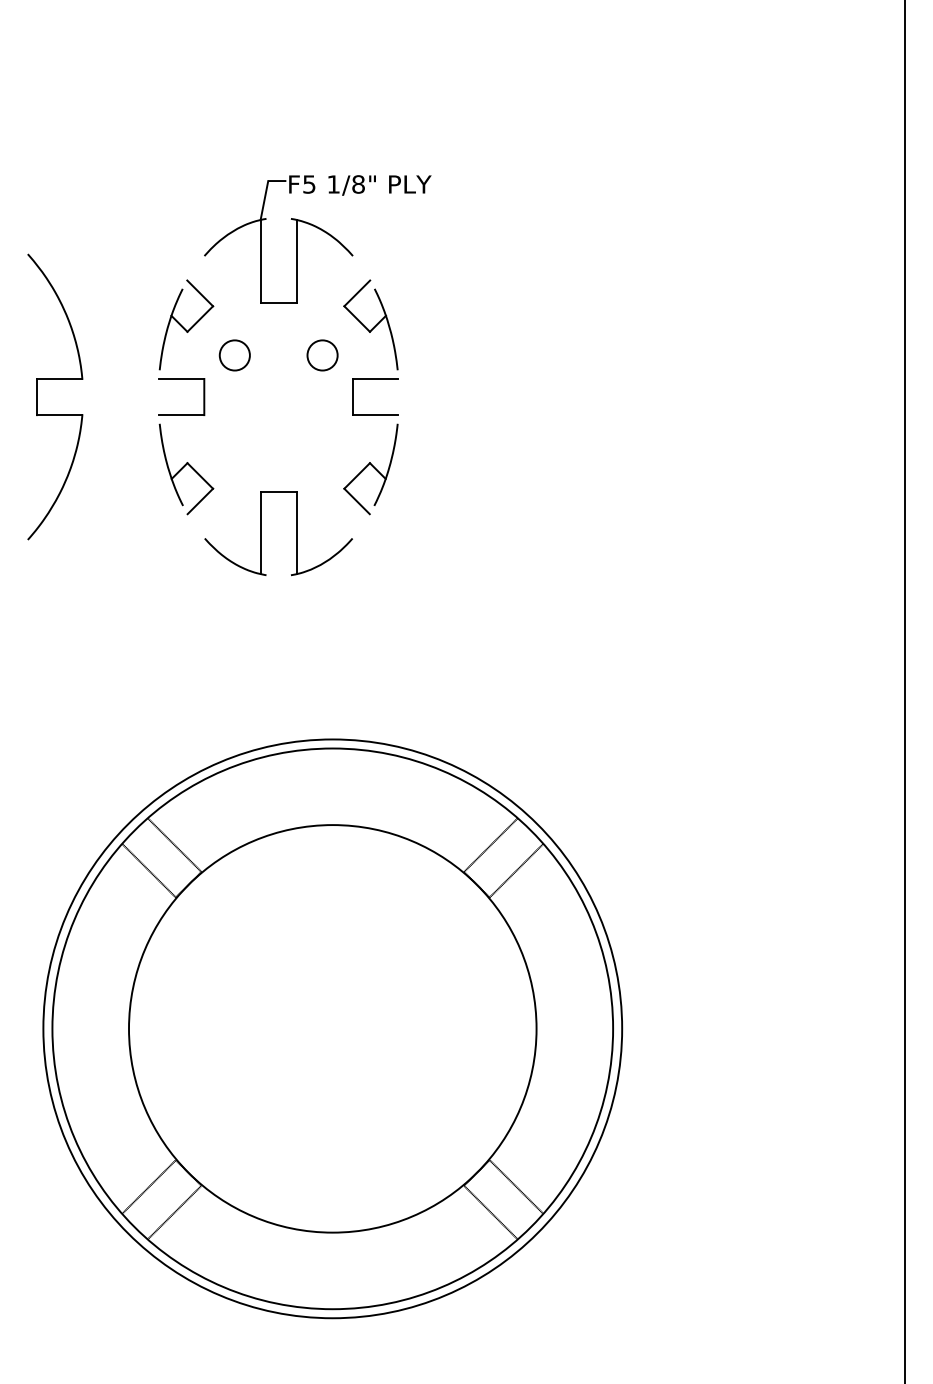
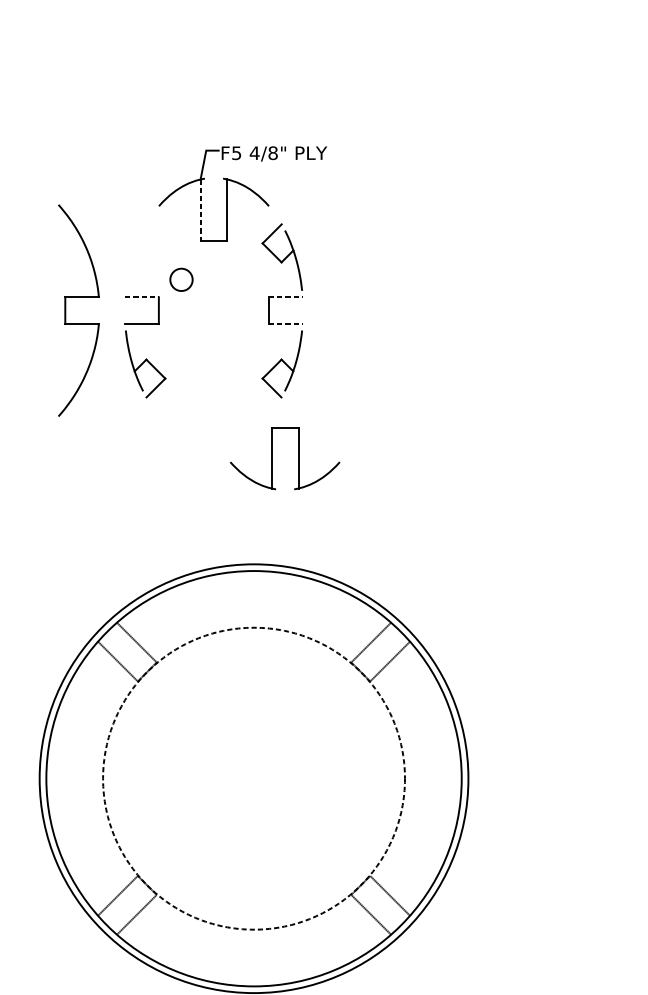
text: (333, 184) -> (254, 153), 1/8" -> 4/8"
line: (260, 261) -> (200, 210), solid -> dashed
part: (186, 324) -> (145, 256), removed
circle: (322, 355) -> (246, 279), removed
line: (181, 378) -> (141, 296), solid -> dashed
line: (375, 378) -> (285, 296), solid -> dashed
part: (55, 379) -> (79, 297), moved
line: (375, 415) -> (285, 324), solid -> dashed
part: (261, 533) -> (272, 458), moved
circle: (332, 1028) -> (253, 778), solid -> dashed

